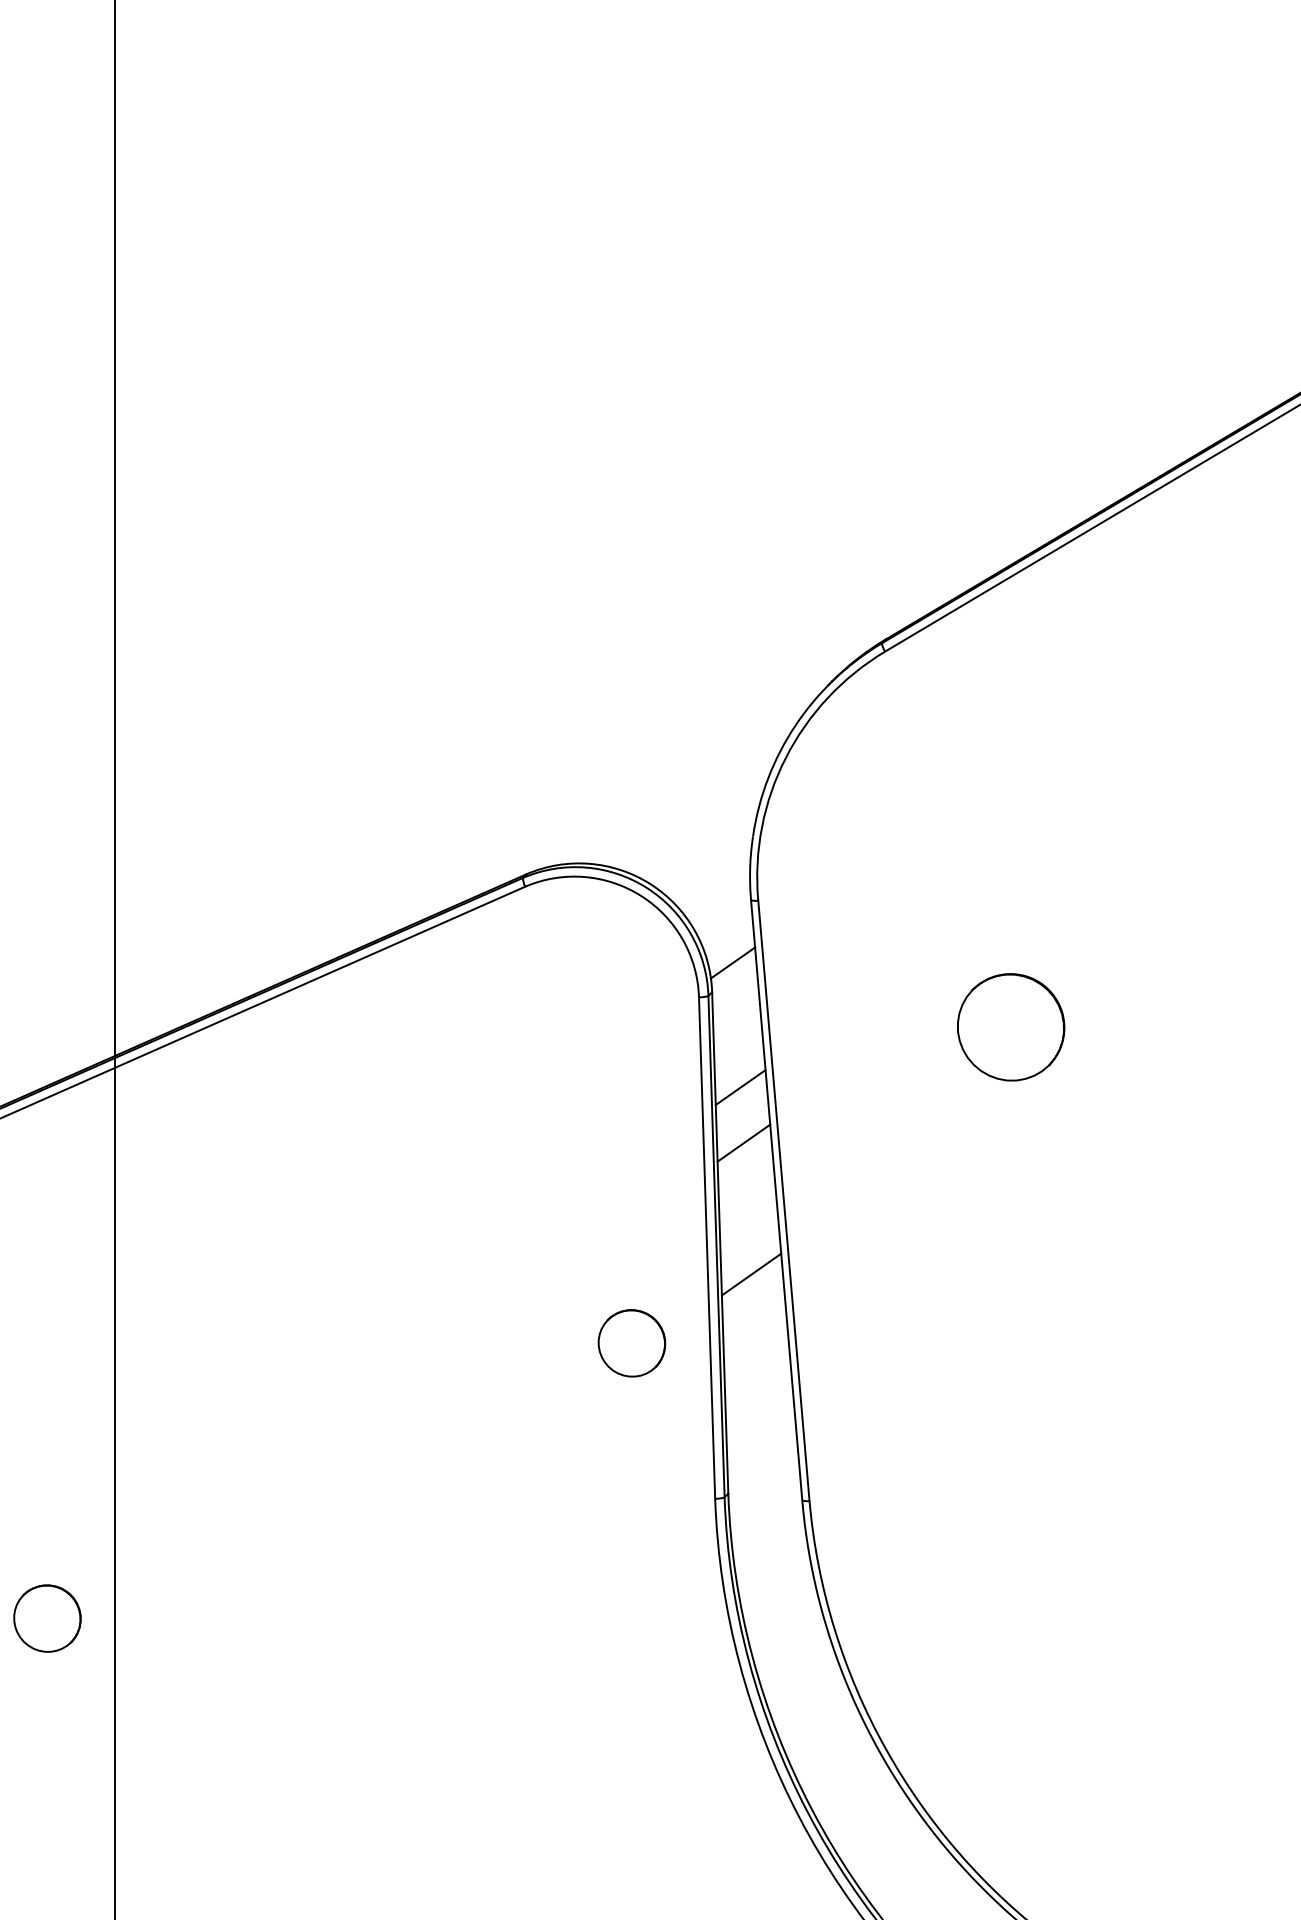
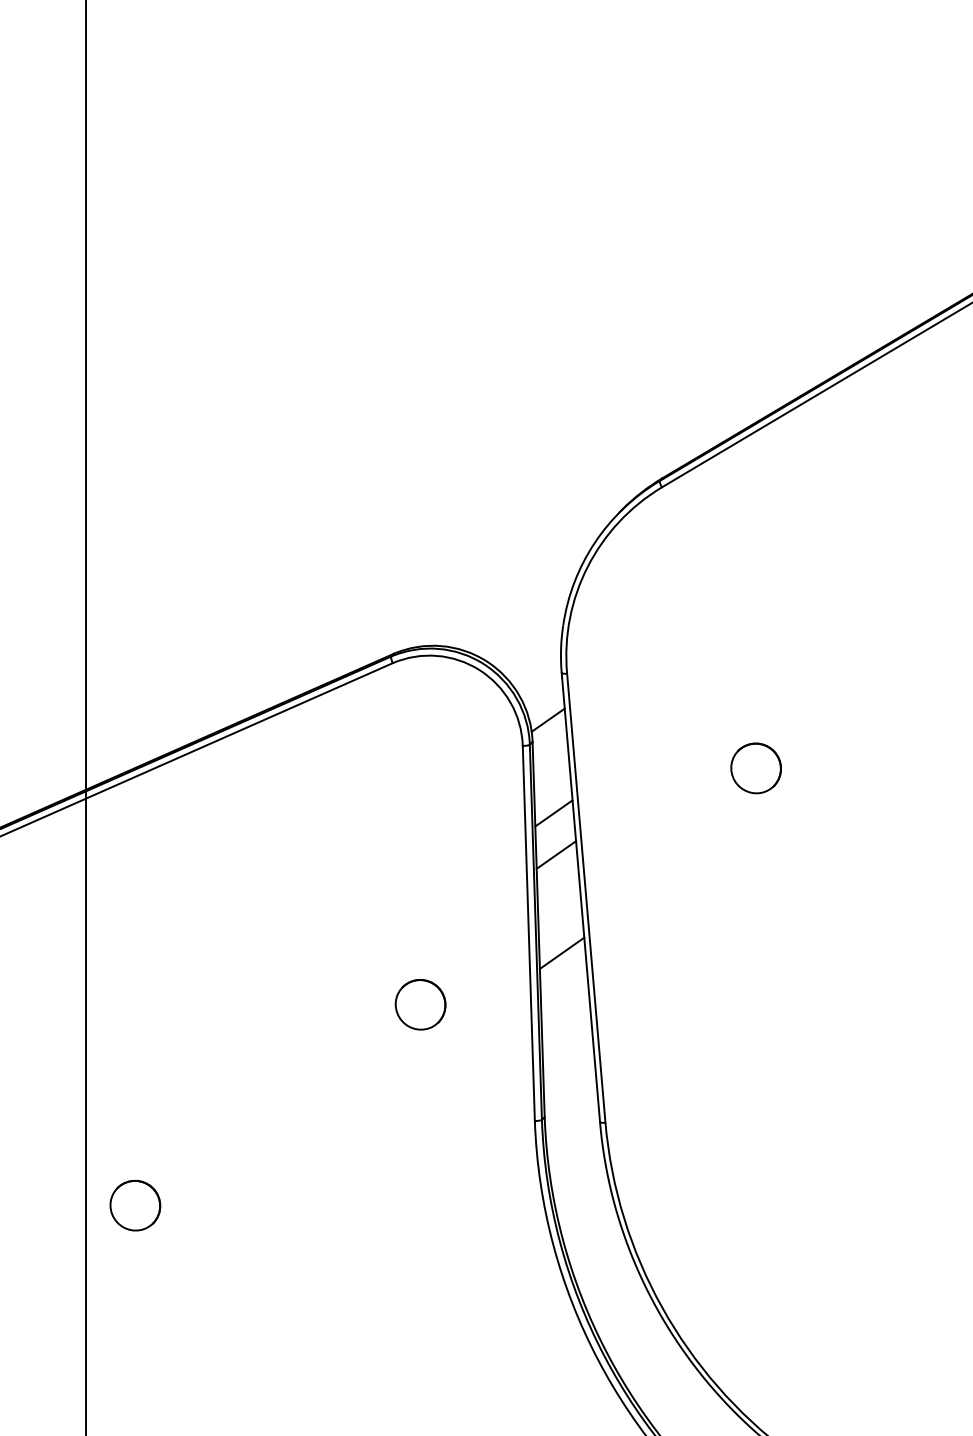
part: (1010, 1027) -> (755, 768), size x0.62
part: (631, 1342) -> (420, 1004), moved
part: (47, 1618) -> (135, 1205), moved

